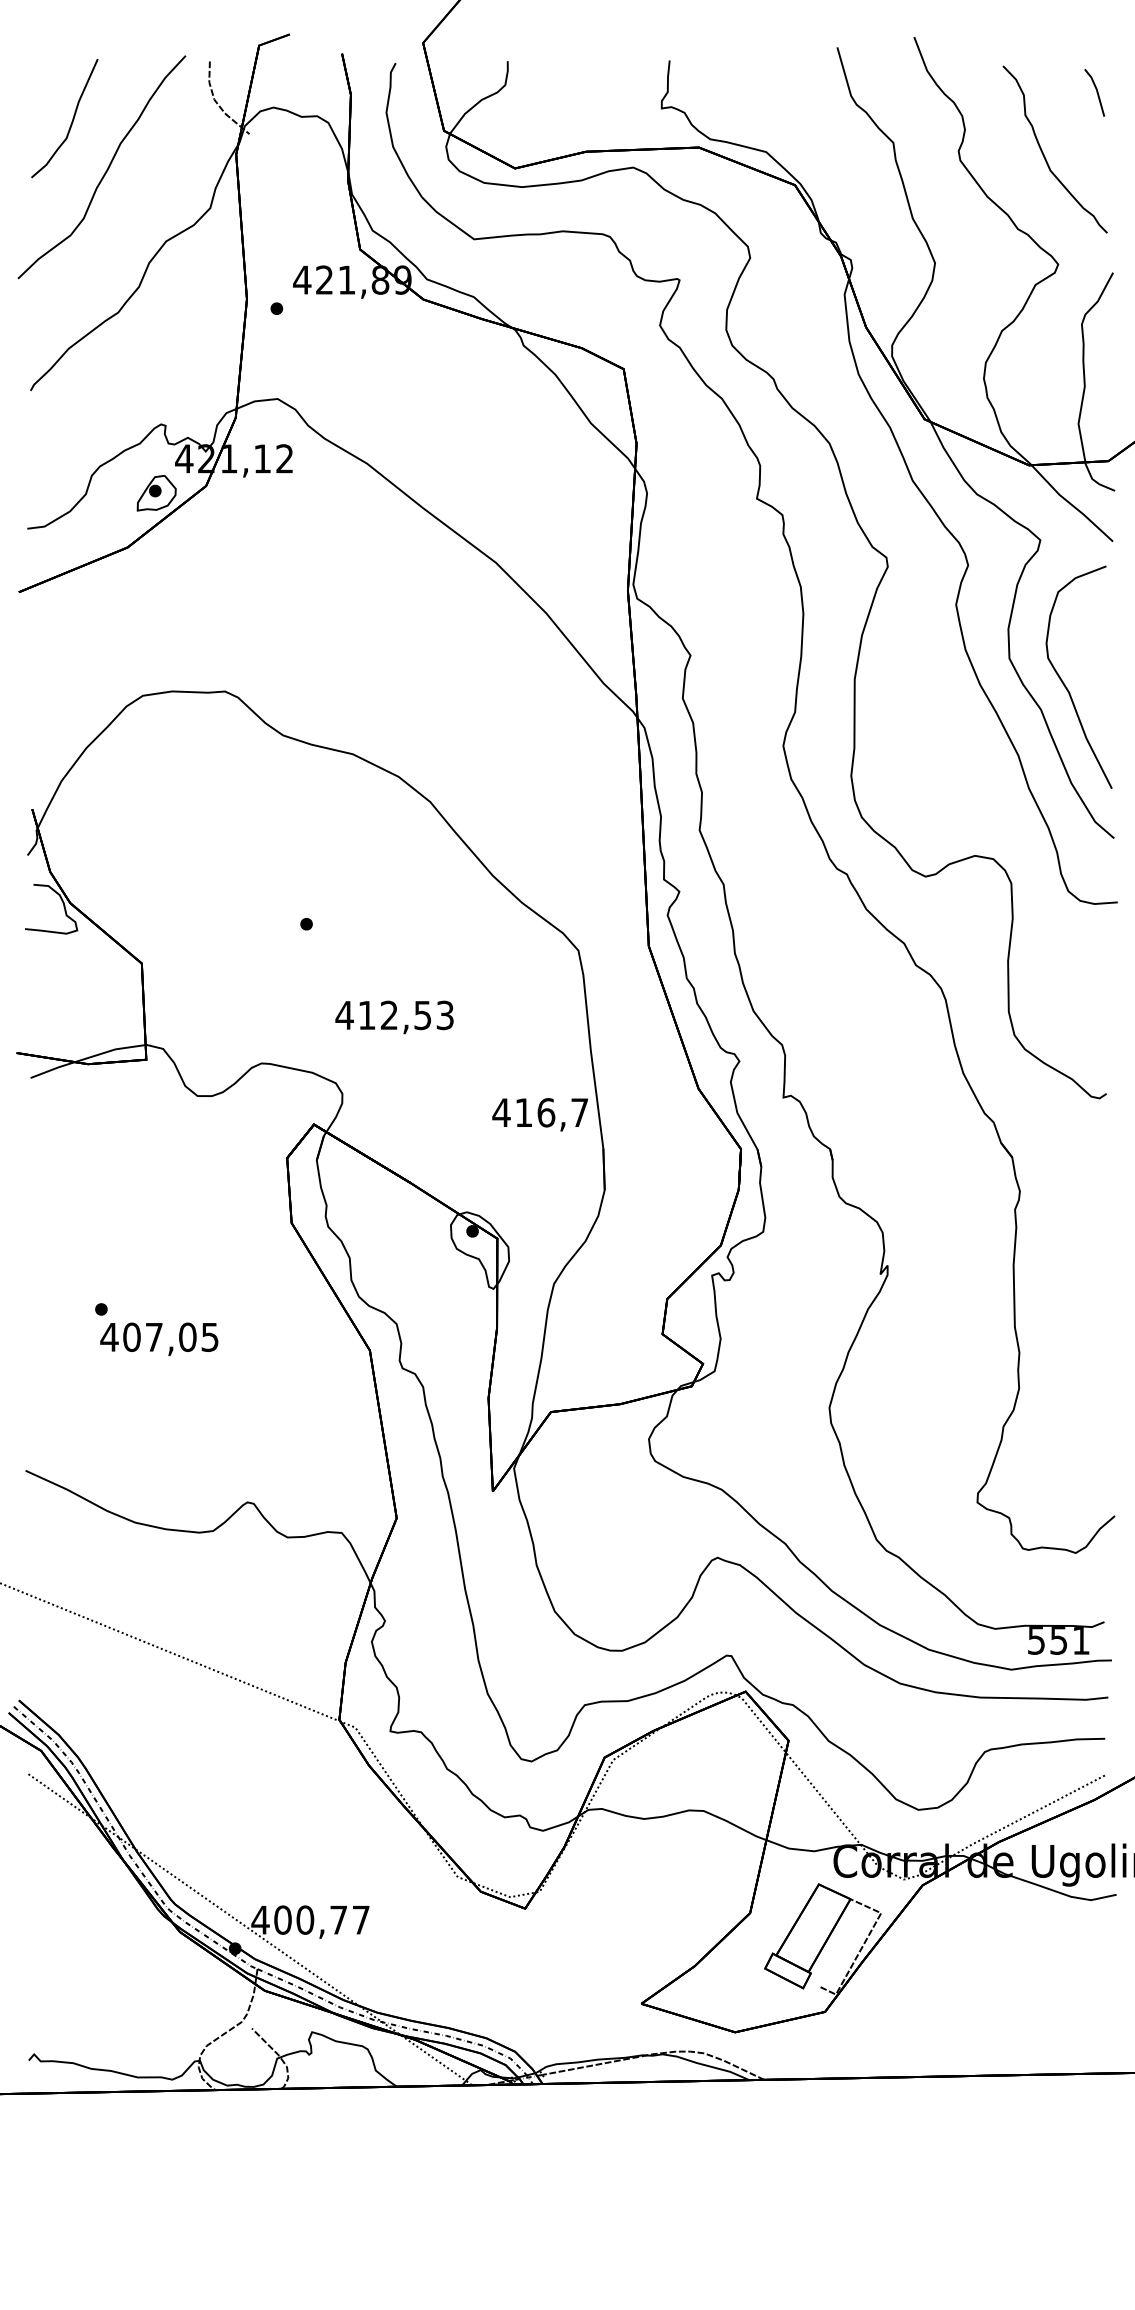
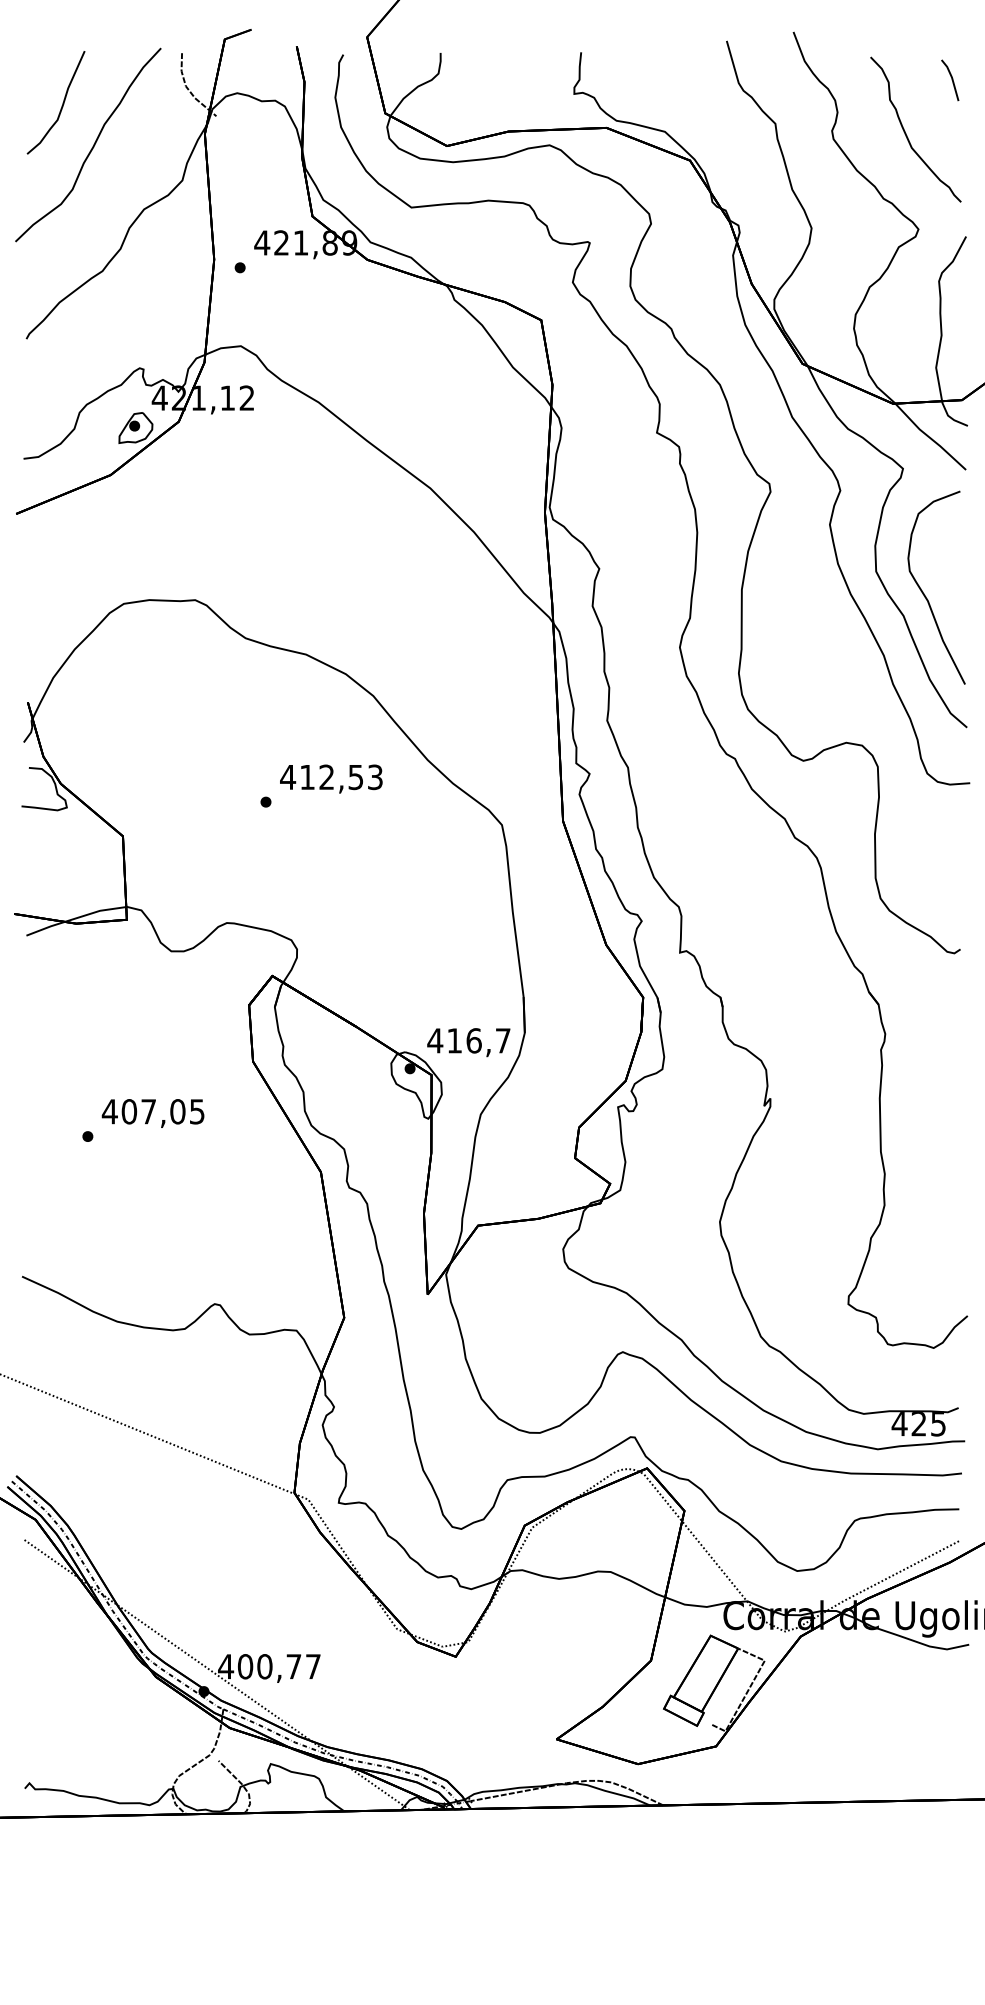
text: (394, 1016) -> (331, 778), moved
text: (539, 1114) -> (468, 1042), moved
text: (158, 1339) -> (152, 1113), moved
text: (1058, 1641) -> (918, 1424), 551 -> 425

